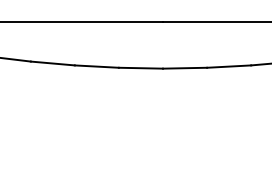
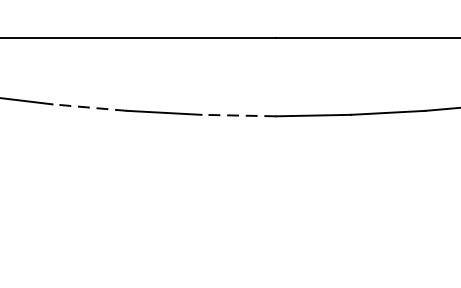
line: (52, 63) -> (89, 107), solid -> dashed
line: (140, 68) -> (238, 116), solid -> dashed

